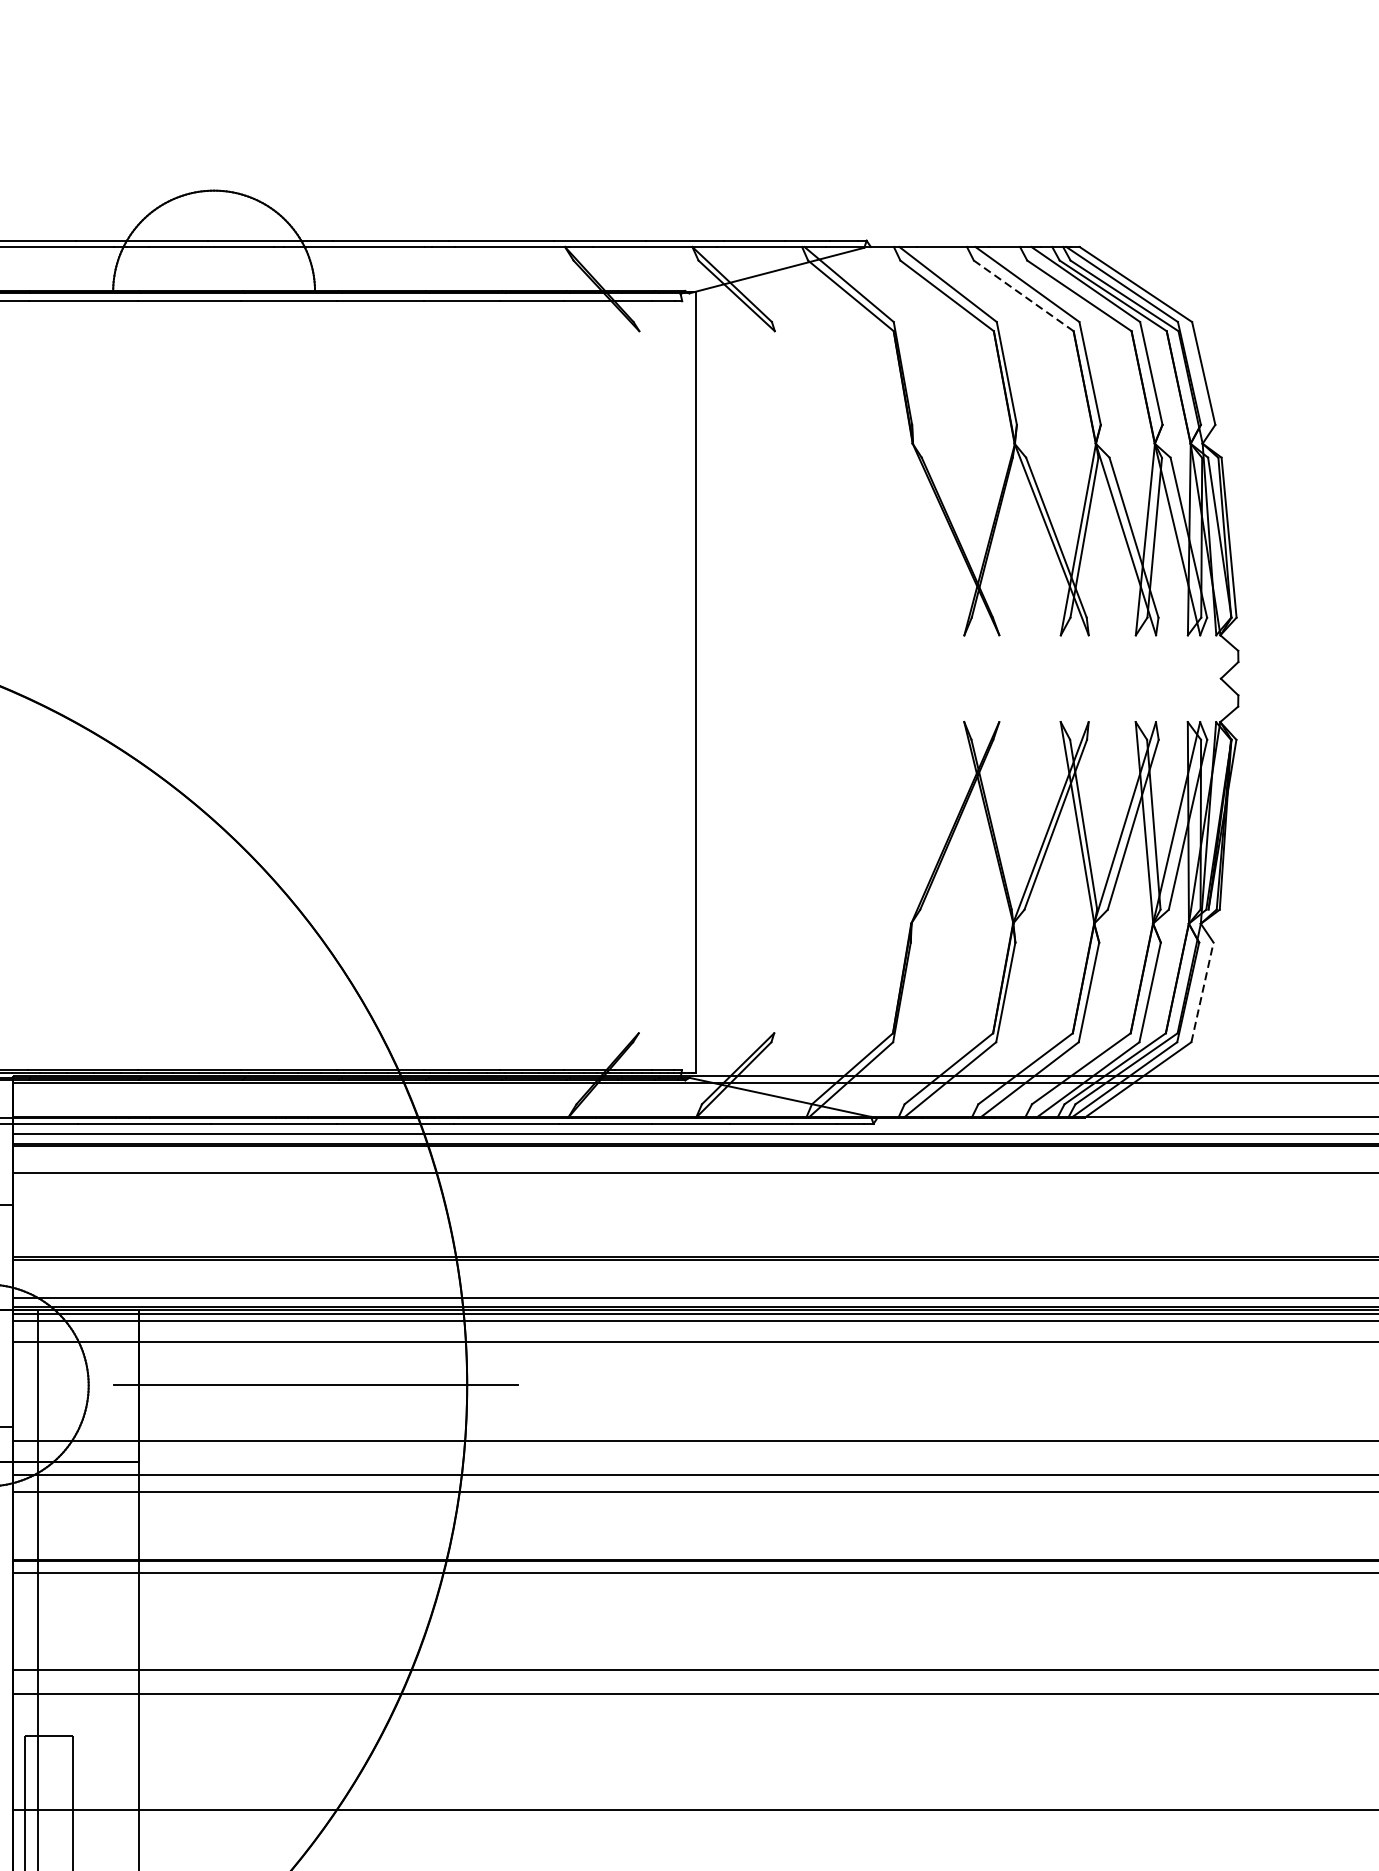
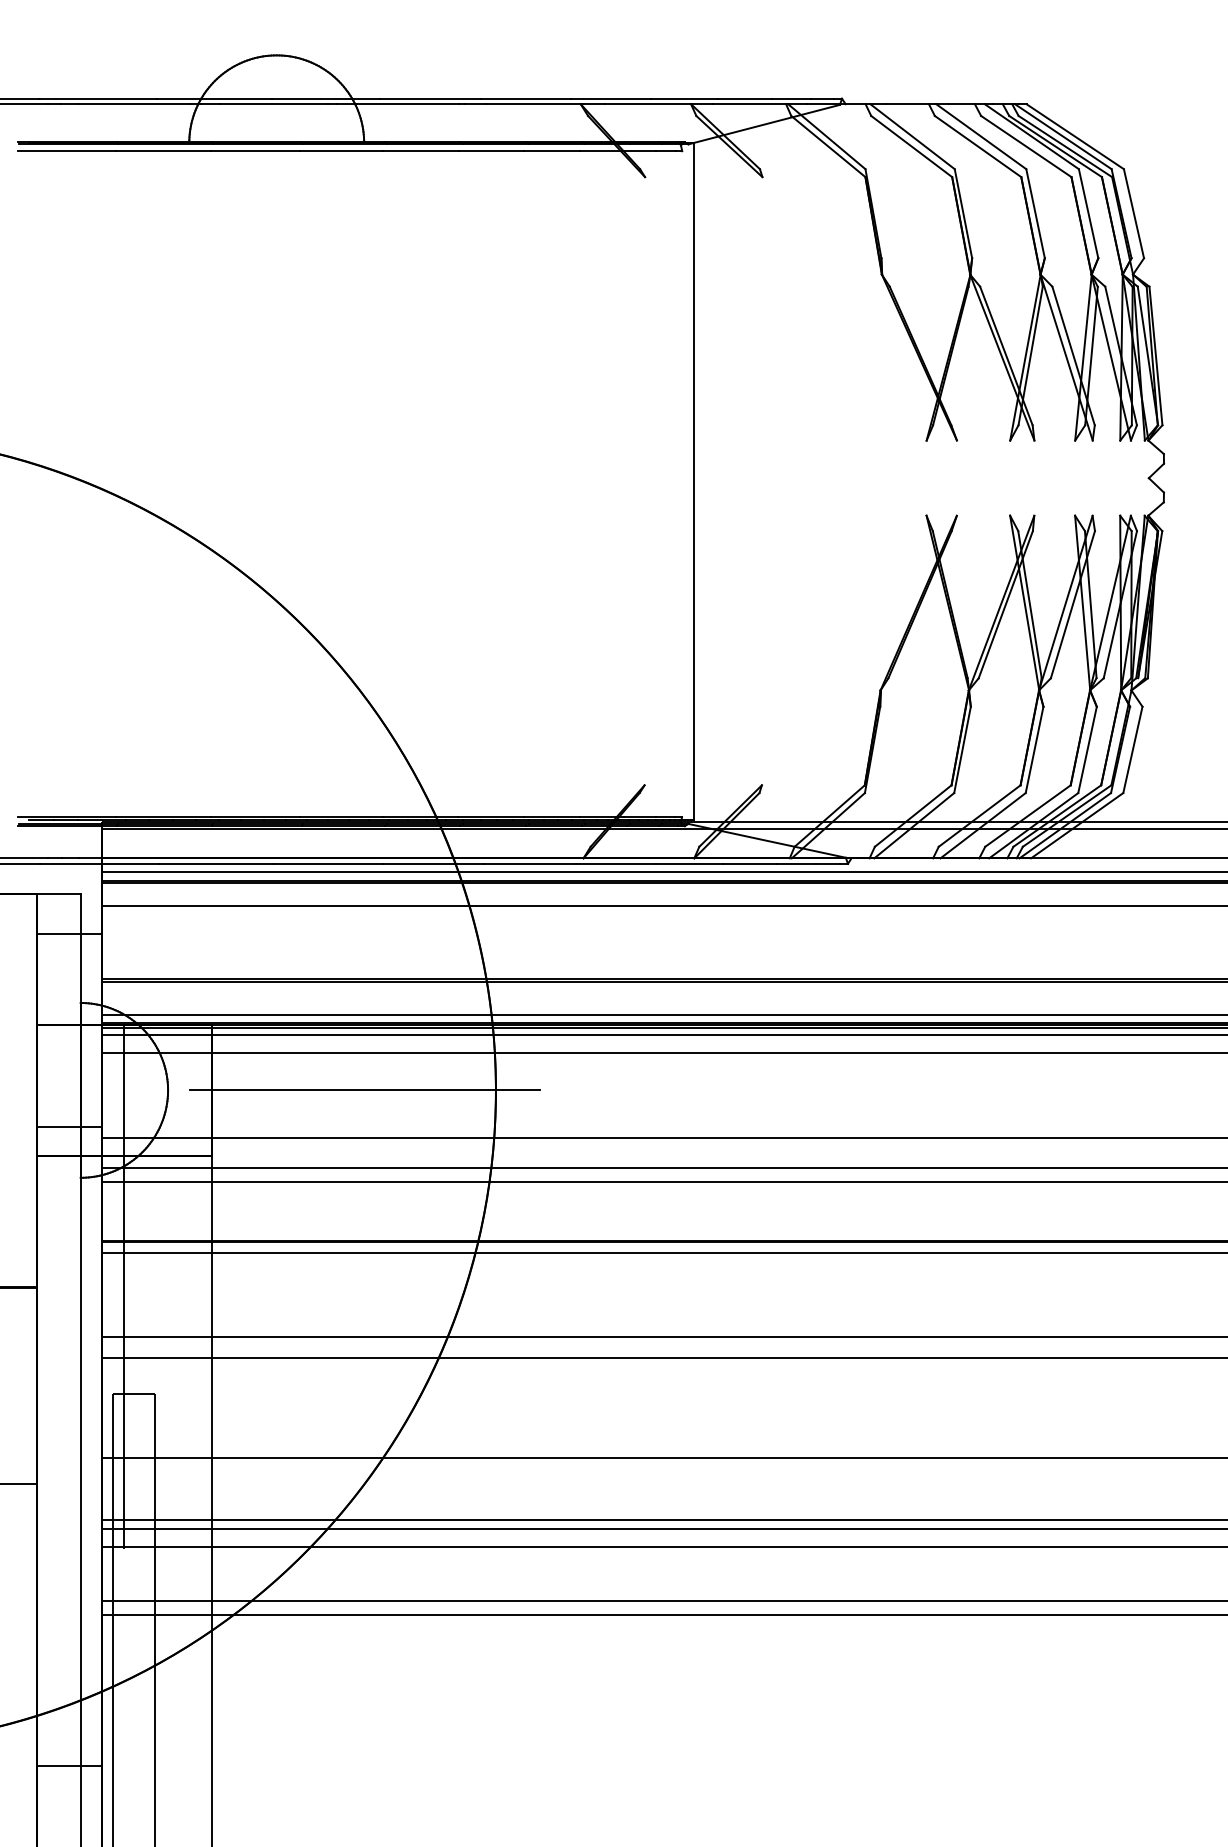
line: (1024, 295) -> (978, 146), dashed -> solid
line: (1203, 991) -> (1133, 749), dashed -> solid

